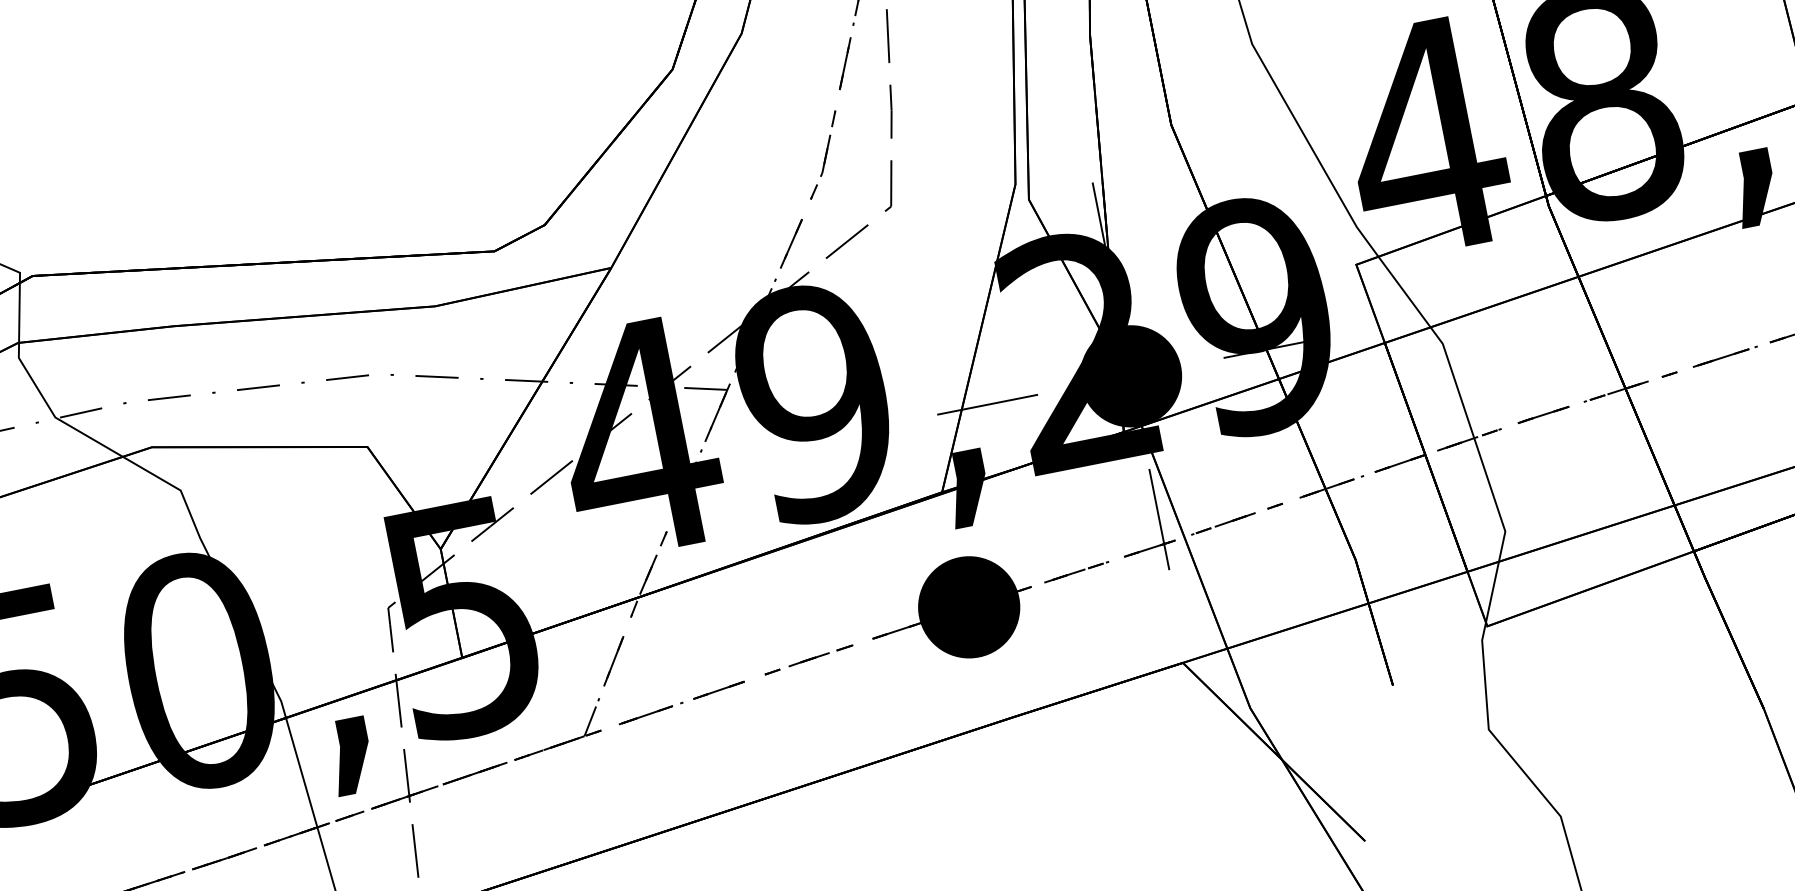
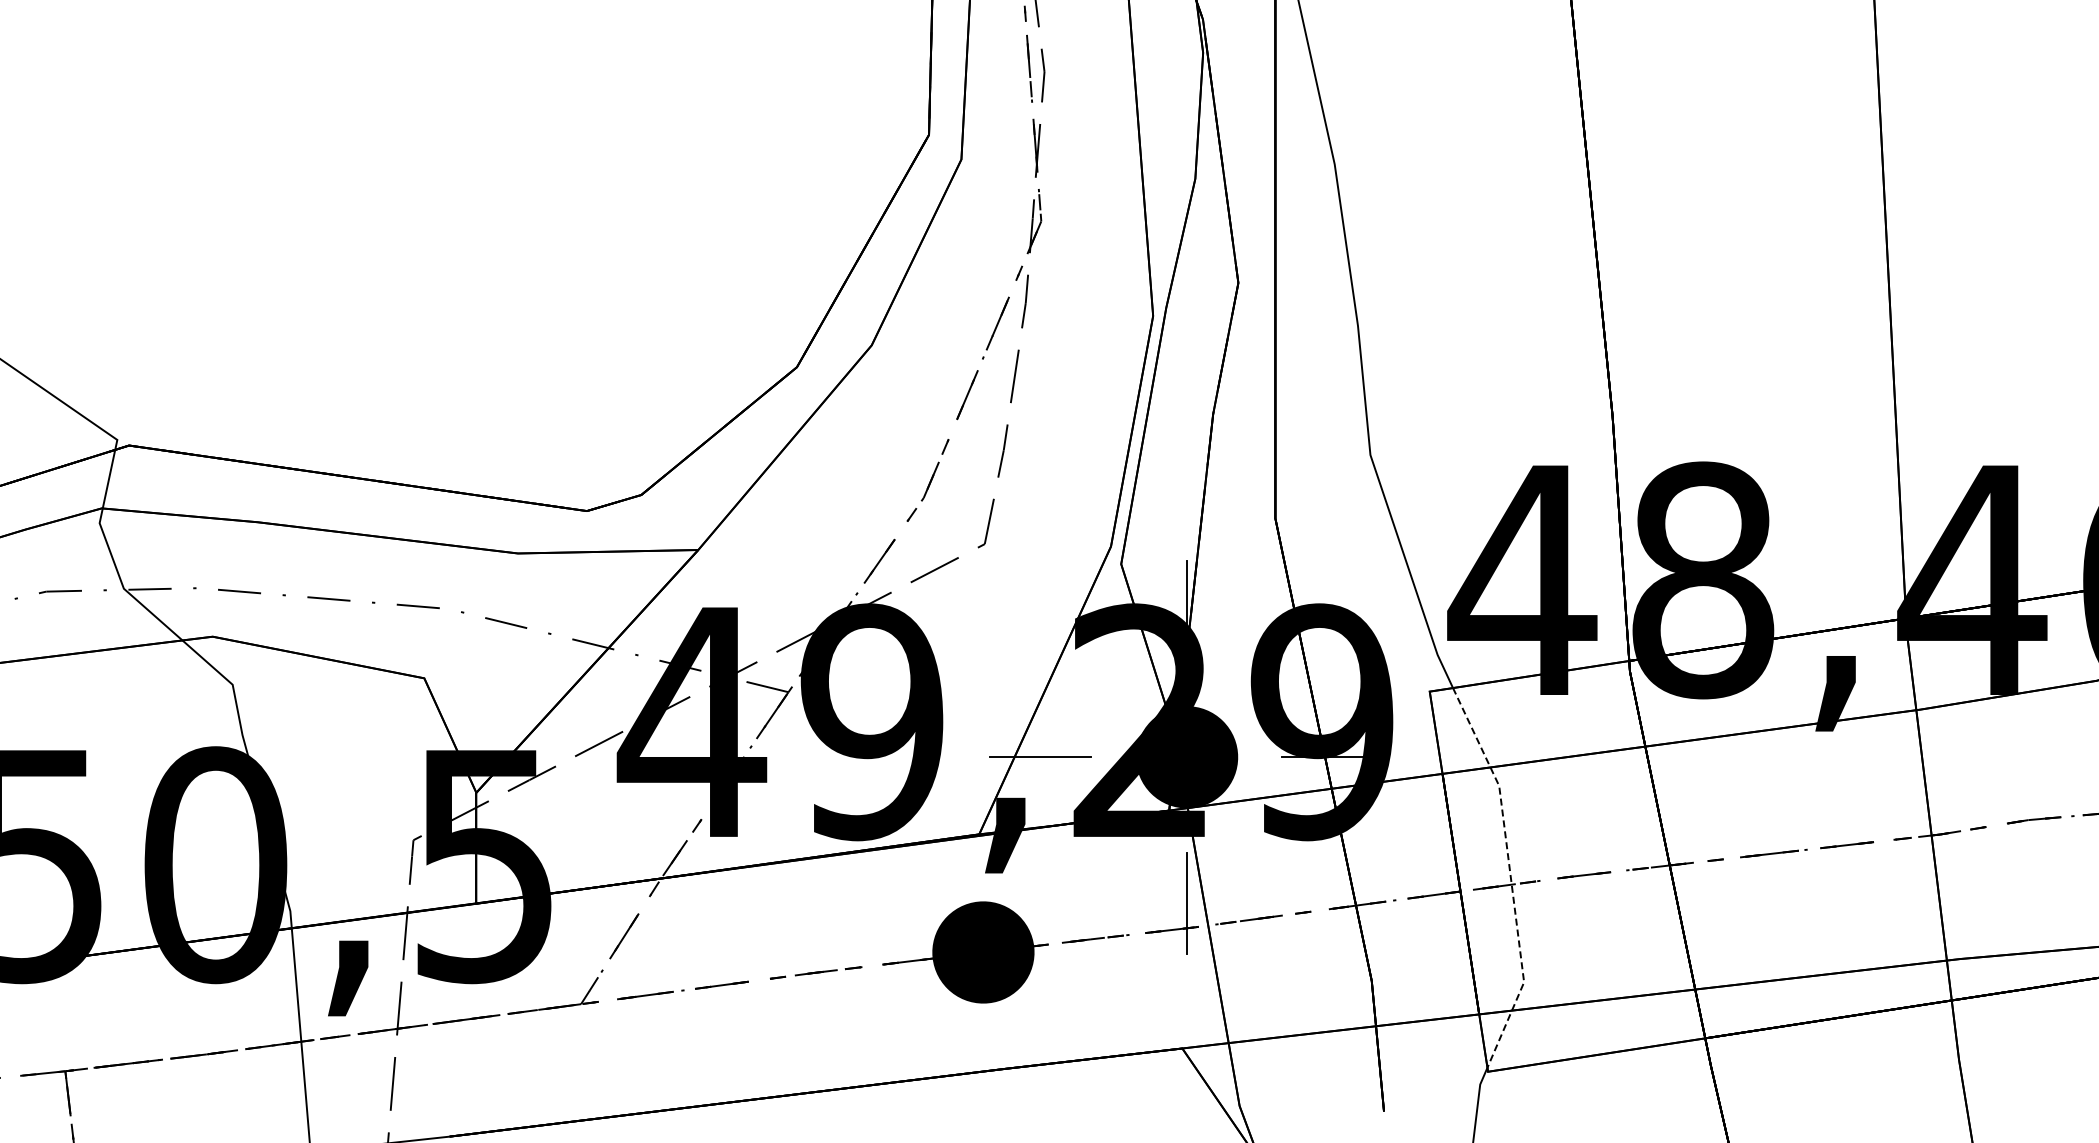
line: (1471, 431) -> (1510, 877), solid -> dashed

